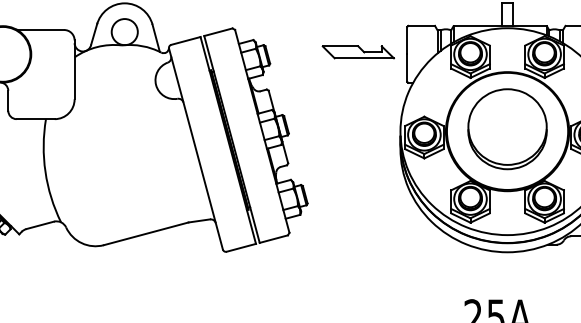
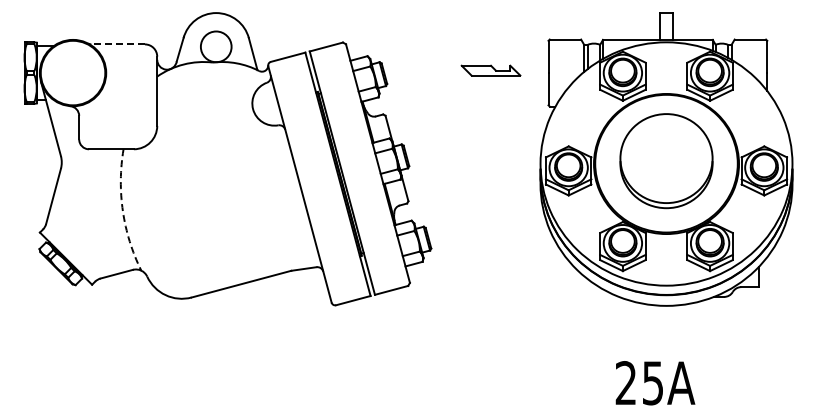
line: (41, 30) -> (118, 44), solid -> dashed
part: (357, 52) -> (490, 70), size x0.7
arc: (45, 172) -> (122, 211), solid -> dashed

